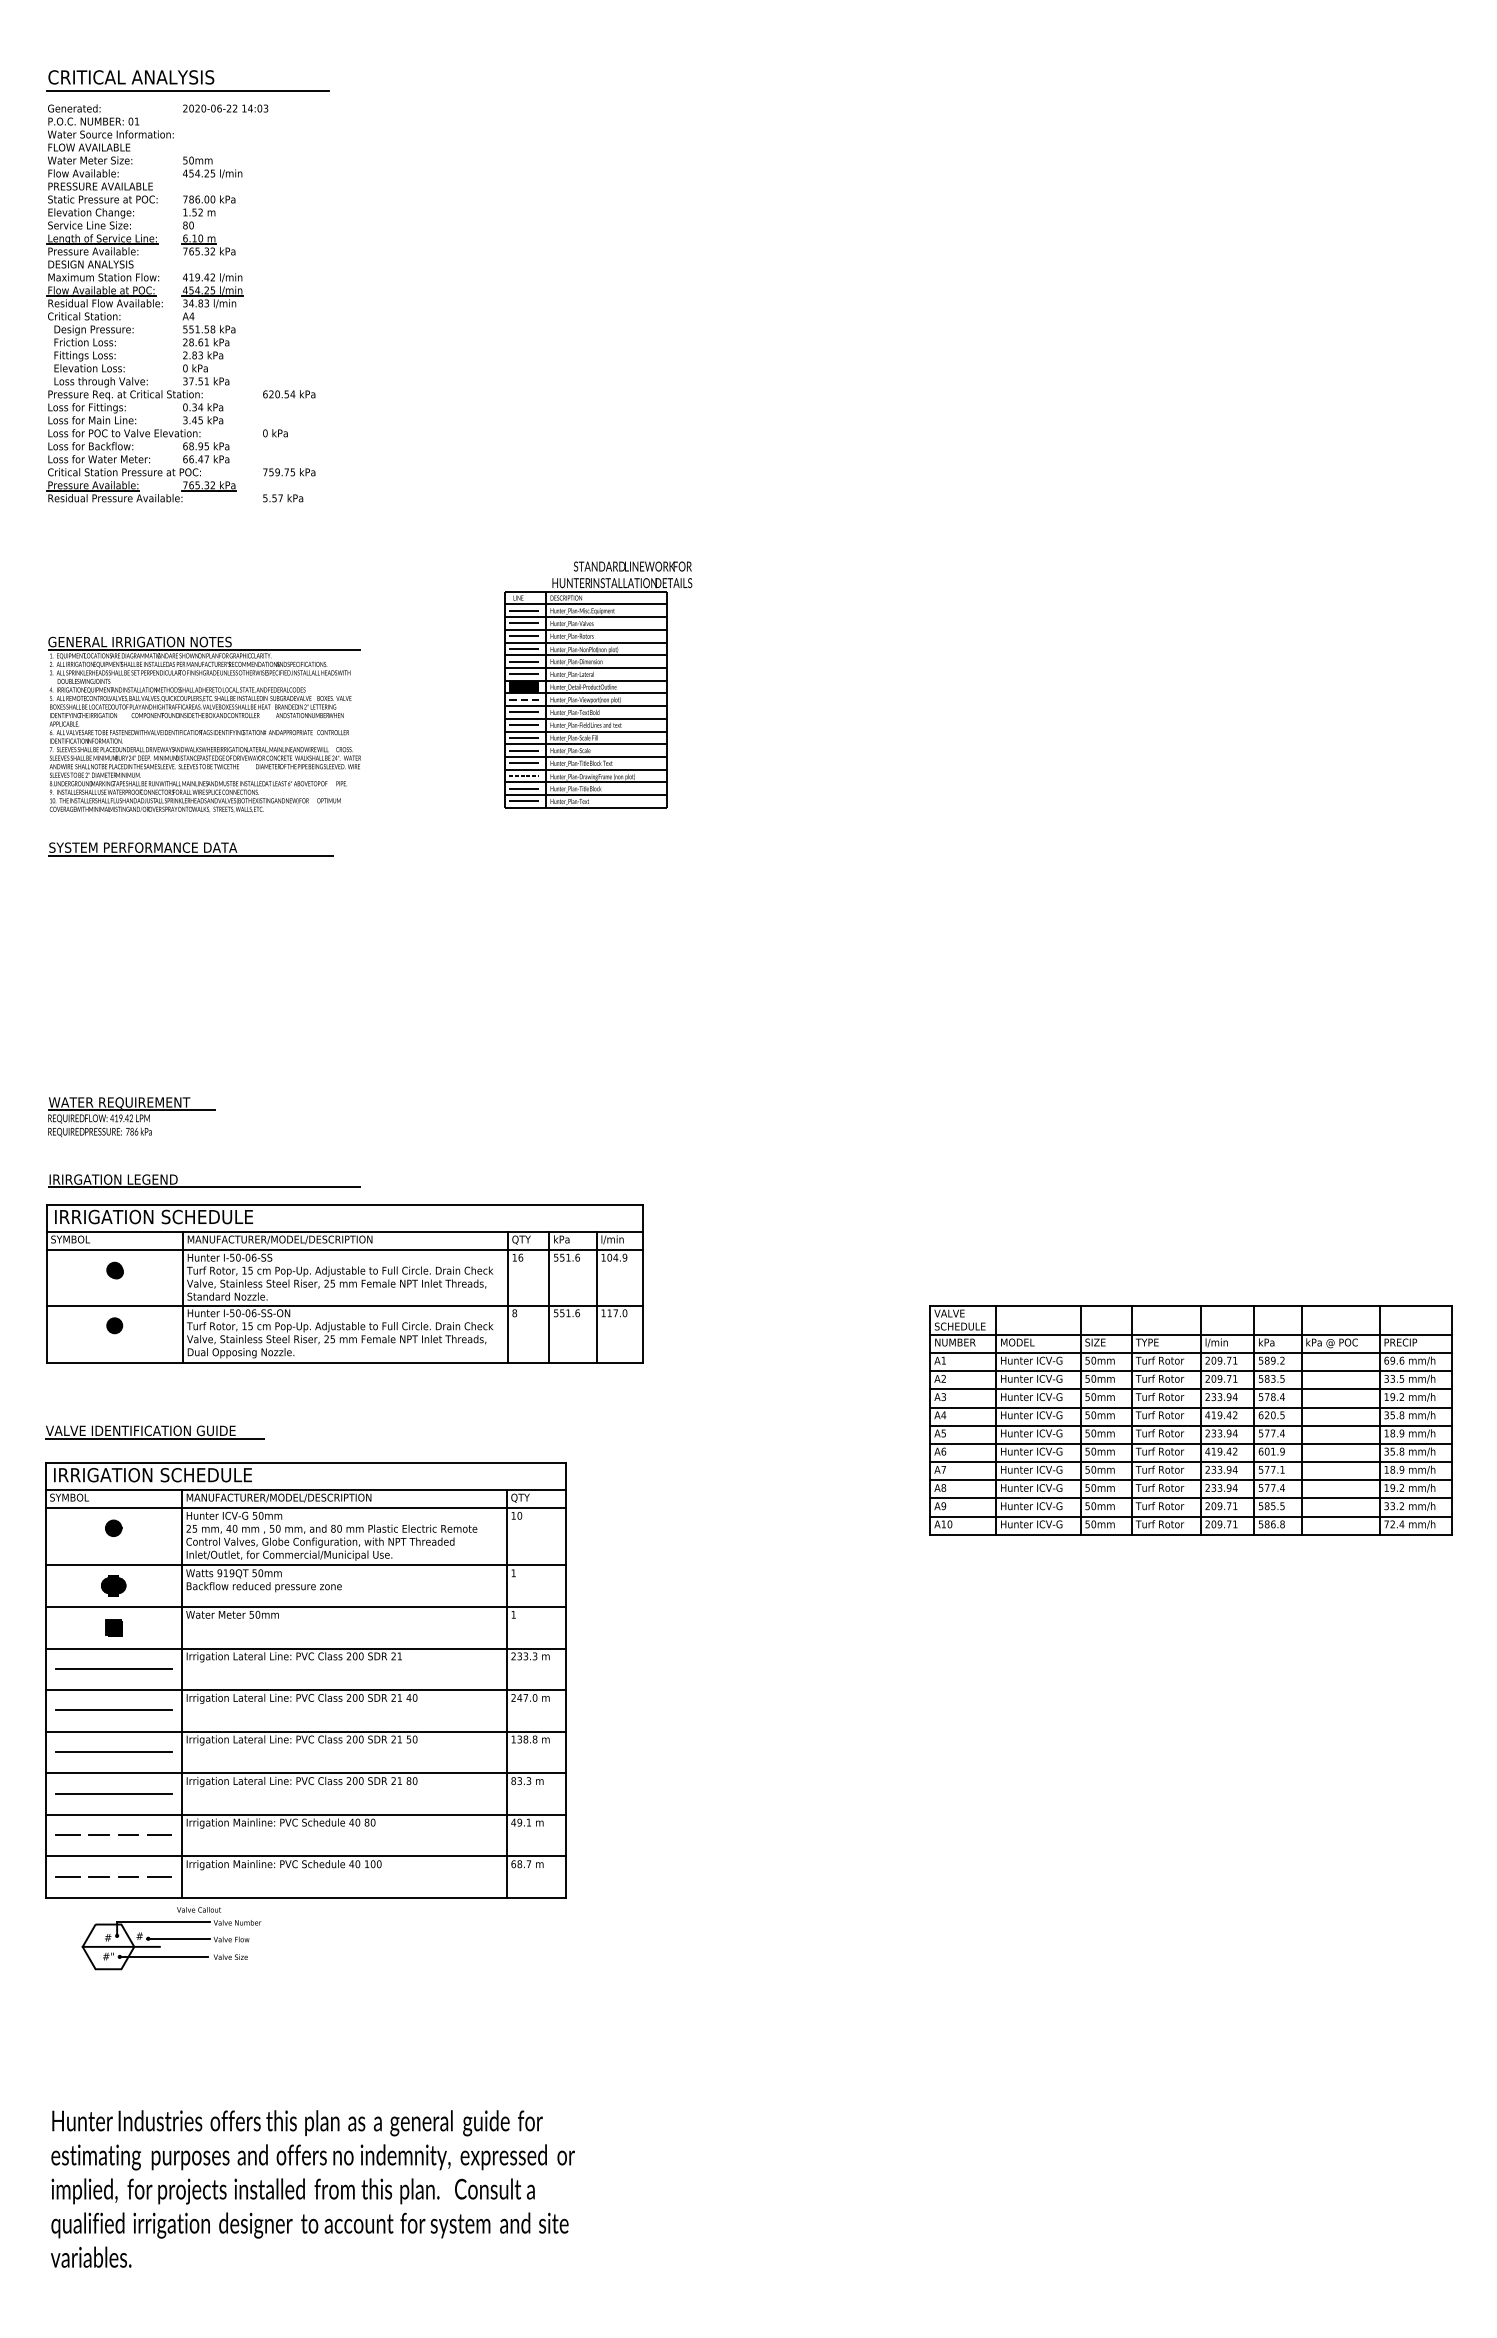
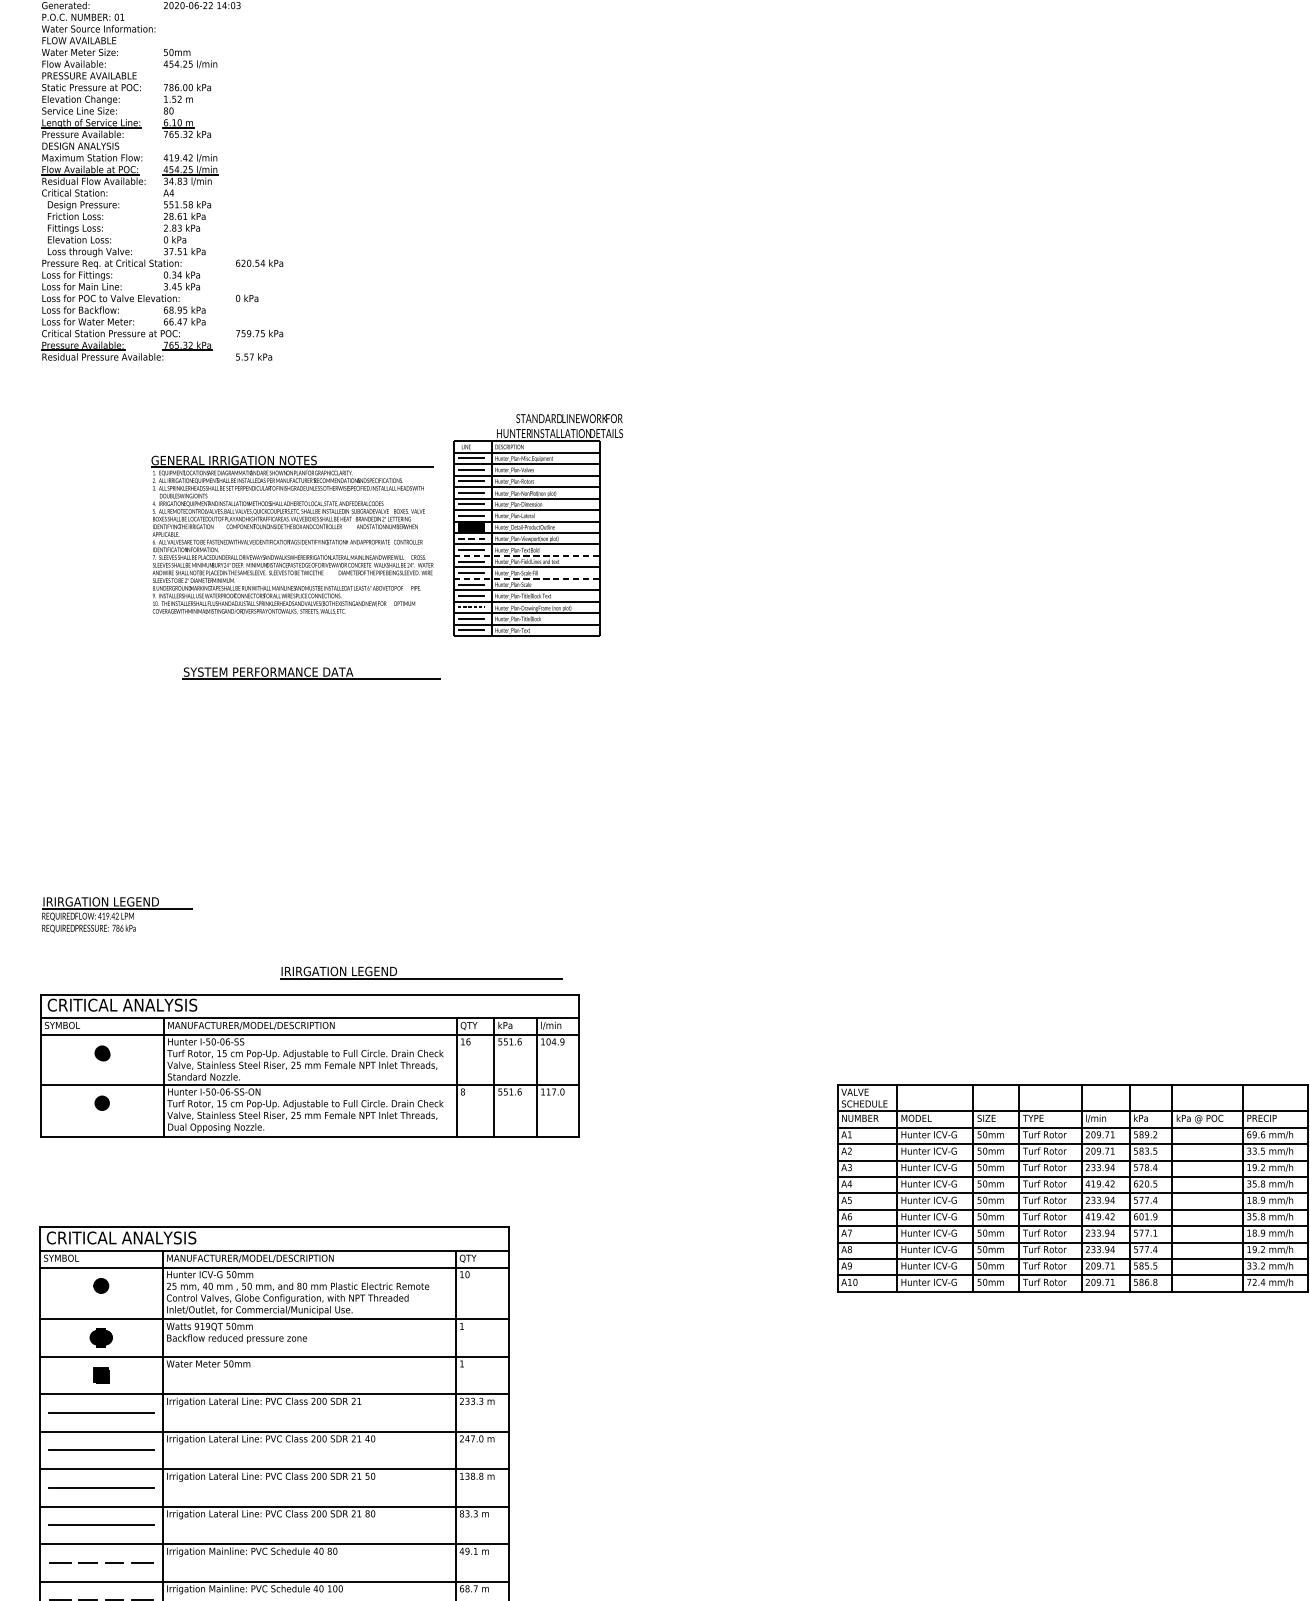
line: (585, 718) -> (526, 555), solid -> dashed
part: (204, 724) -> (292, 534), moved
line: (585, 744) -> (526, 579), solid -> dashed
part: (190, 849) -> (311, 673), moved
text: (119, 1102) -> (106, 901), WATER REQUIREMENT -> IRIRGATION LEGEND
part: (204, 1180) -> (421, 972), moved
text: (153, 1216) -> (137, 1004), IRRIGATION SCHEDULE -> CRITICAL ANALYSIS
part: (154, 1432) -> (138, 1199), removed
text: (152, 1475) -> (136, 1238), IRRIGATION SCHEDULE -> CRITICAL ANALYSIS

